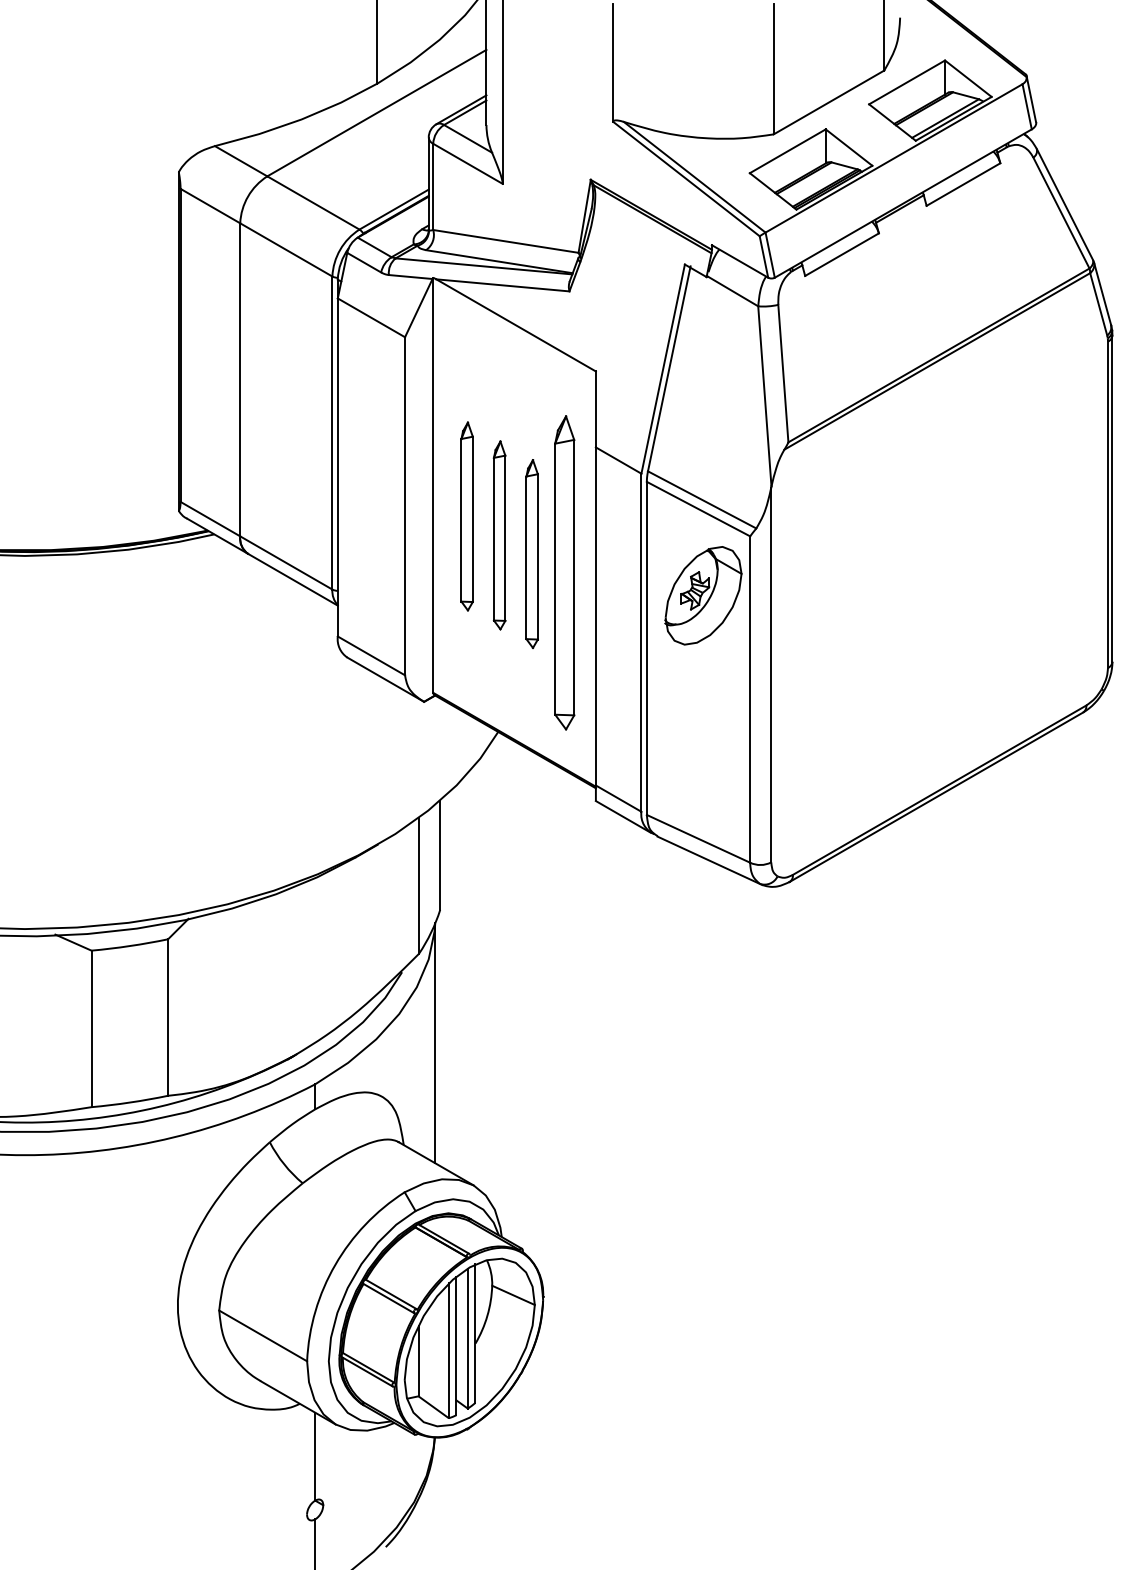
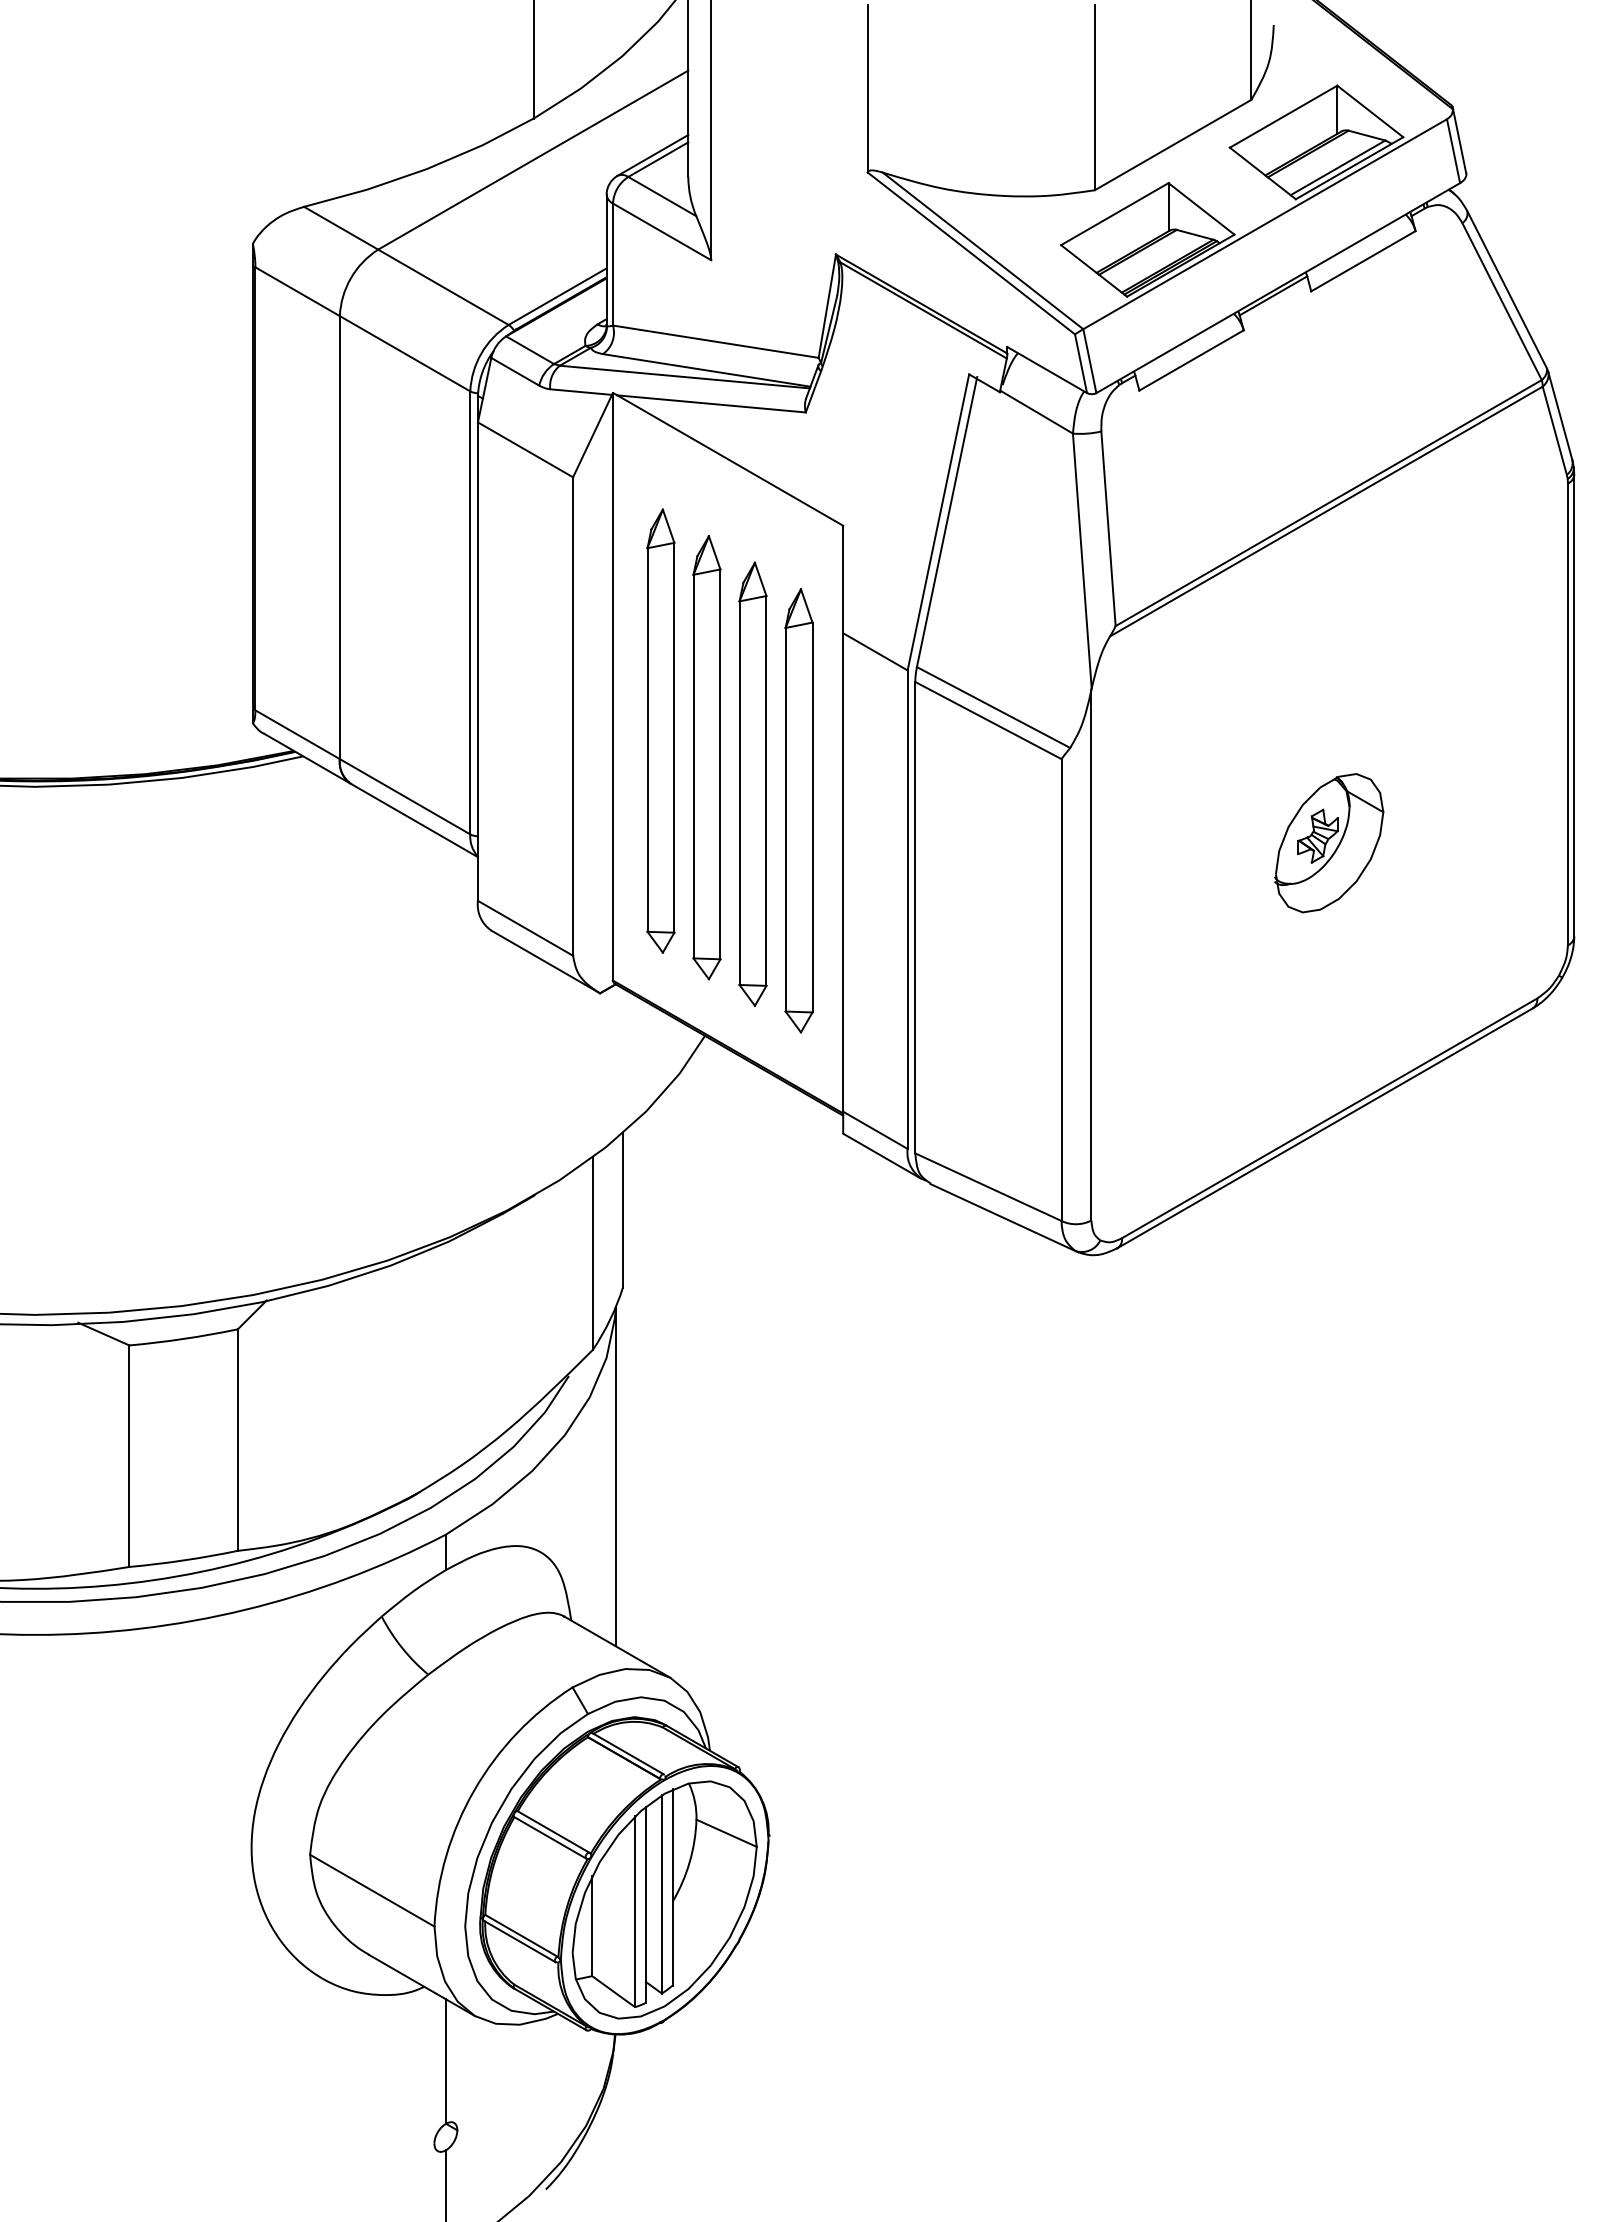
part: (466, 516) -> (660, 730), size x1.67
part: (499, 535) -> (706, 757), size x1.67
part: (531, 553) -> (752, 783), size x1.67
part: (703, 595) -> (1329, 843), moved

